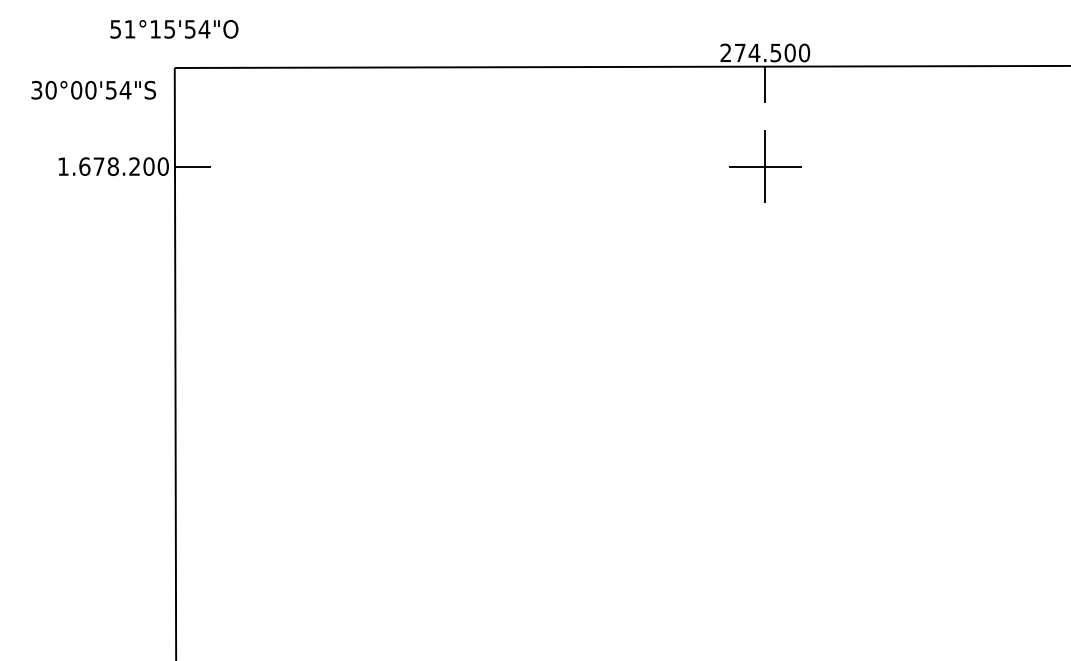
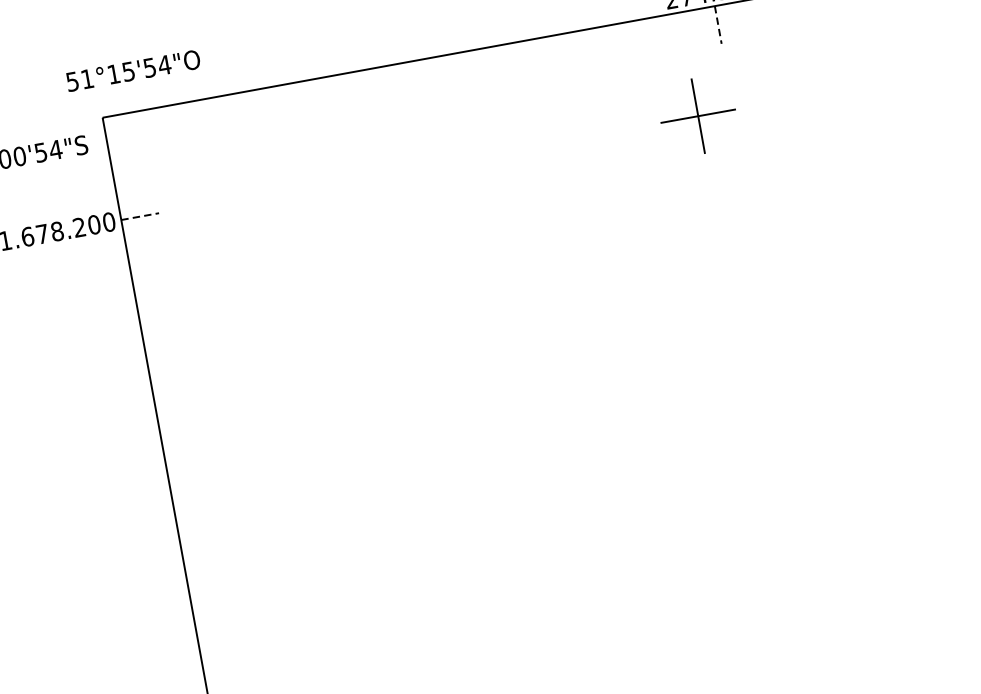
text: (174, 29) -> (133, 70), moved
line: (765, 85) -> (718, 25), solid -> dashed
line: (193, 166) -> (140, 216), solid -> dashed
part: (765, 166) -> (698, 116), moved

